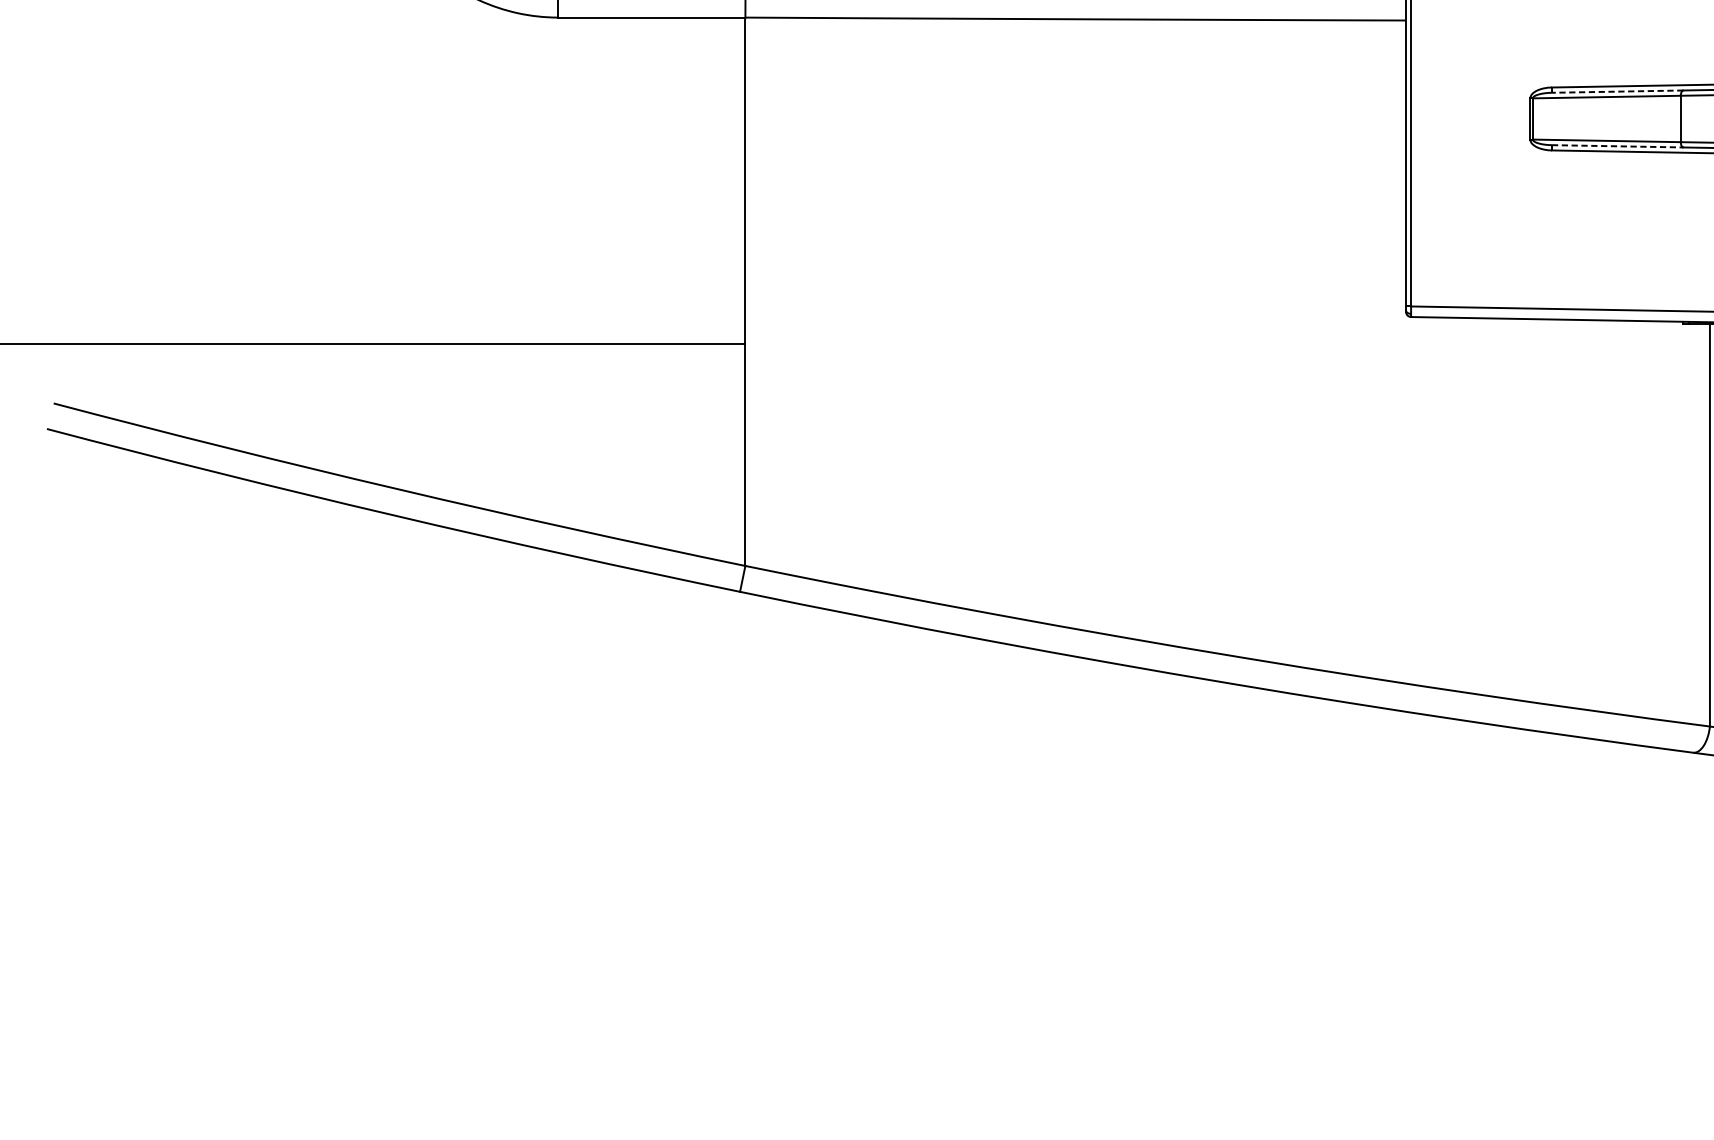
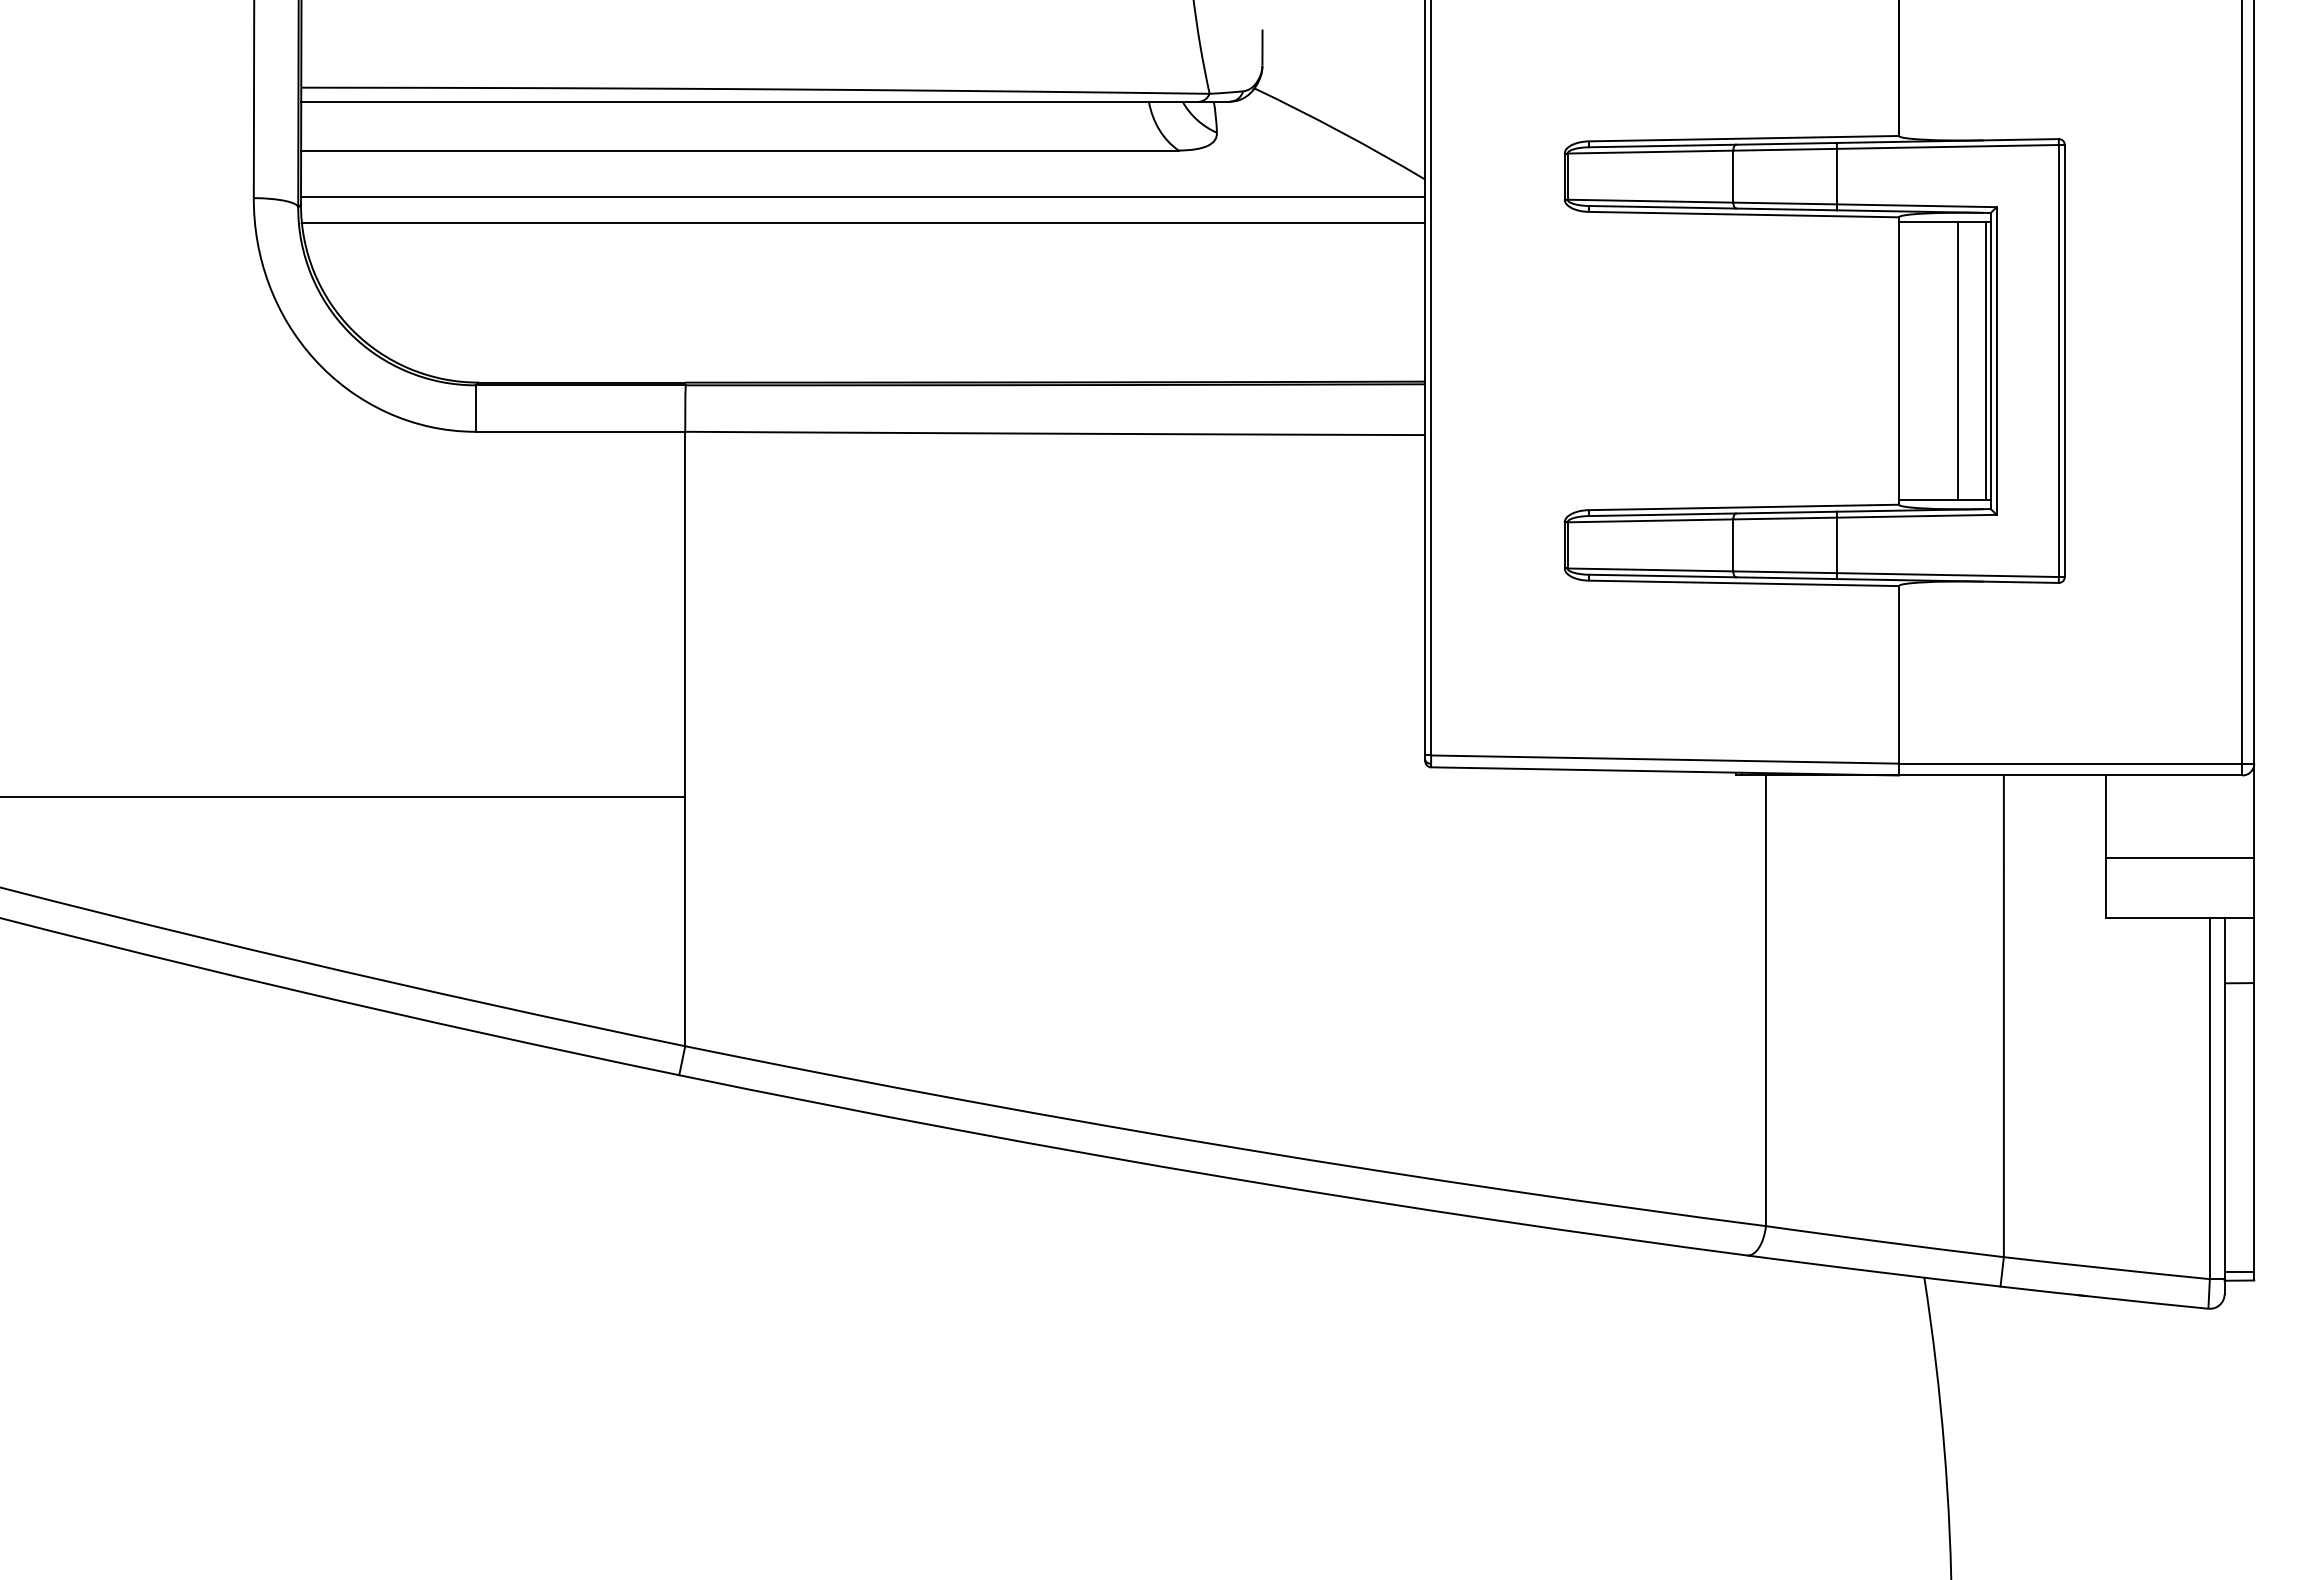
line: (1617, 91) -> (1662, 514), dashed -> solid
line: (1617, 146) -> (1662, 576), dashed -> solid

